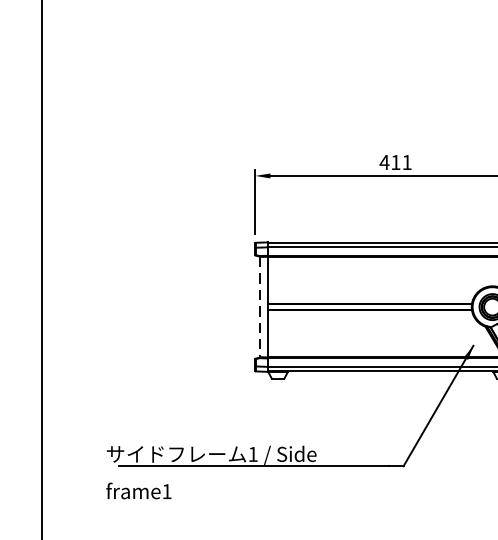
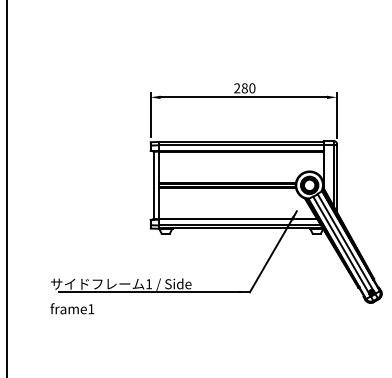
text: (395, 162) -> (244, 88), 411 -> 280
line: (259, 307) -> (153, 185), dashed -> solid

